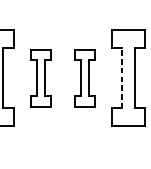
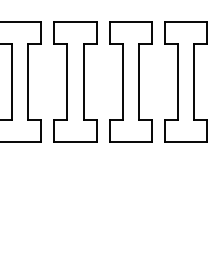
part: (40, 77) -> (75, 81), size x1.67
part: (84, 77) -> (130, 81), size x1.67
line: (121, 77) -> (177, 81), dashed -> solid

